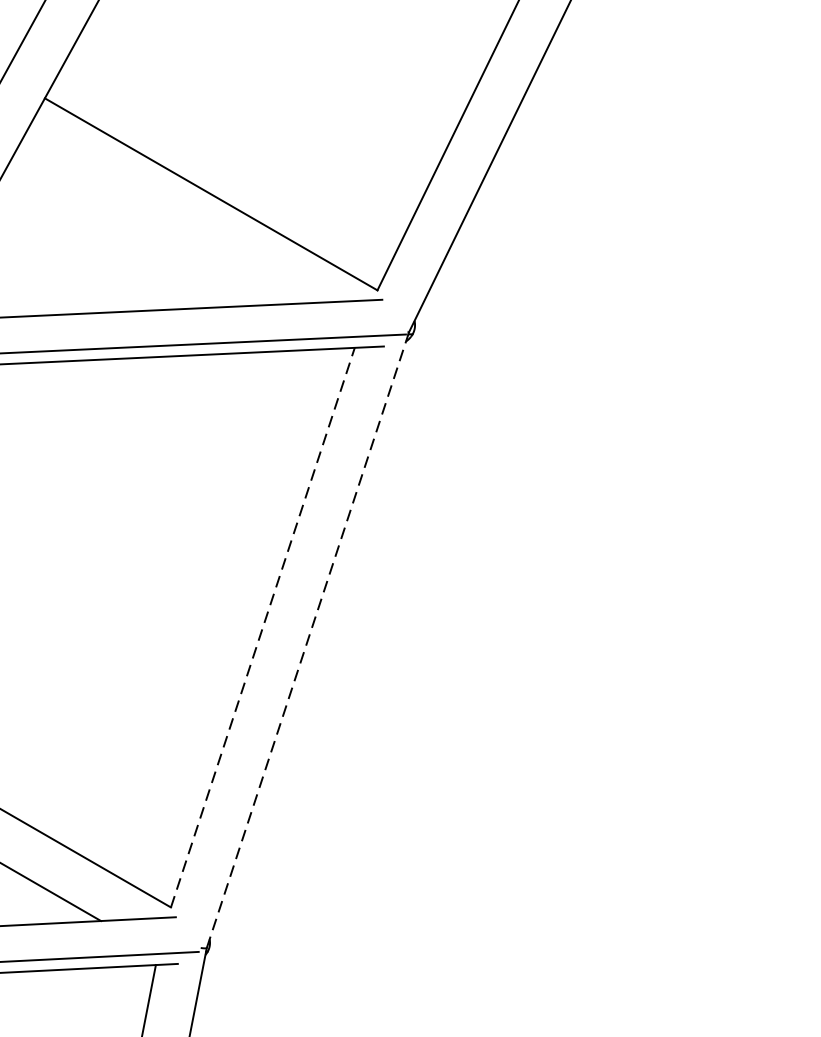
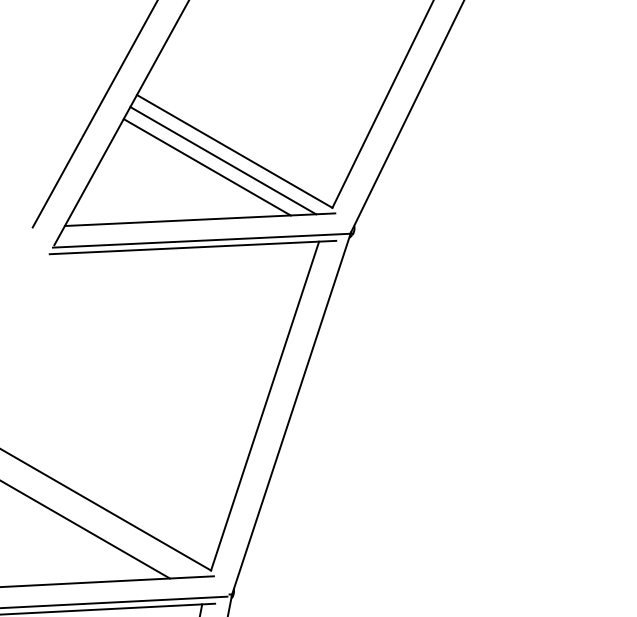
line: (192, 209) -> (223, 160), added
line: (163, 221) -> (206, 167), added
line: (263, 626) -> (265, 405), dashed -> solid
line: (307, 640) -> (291, 413), dashed -> solid

